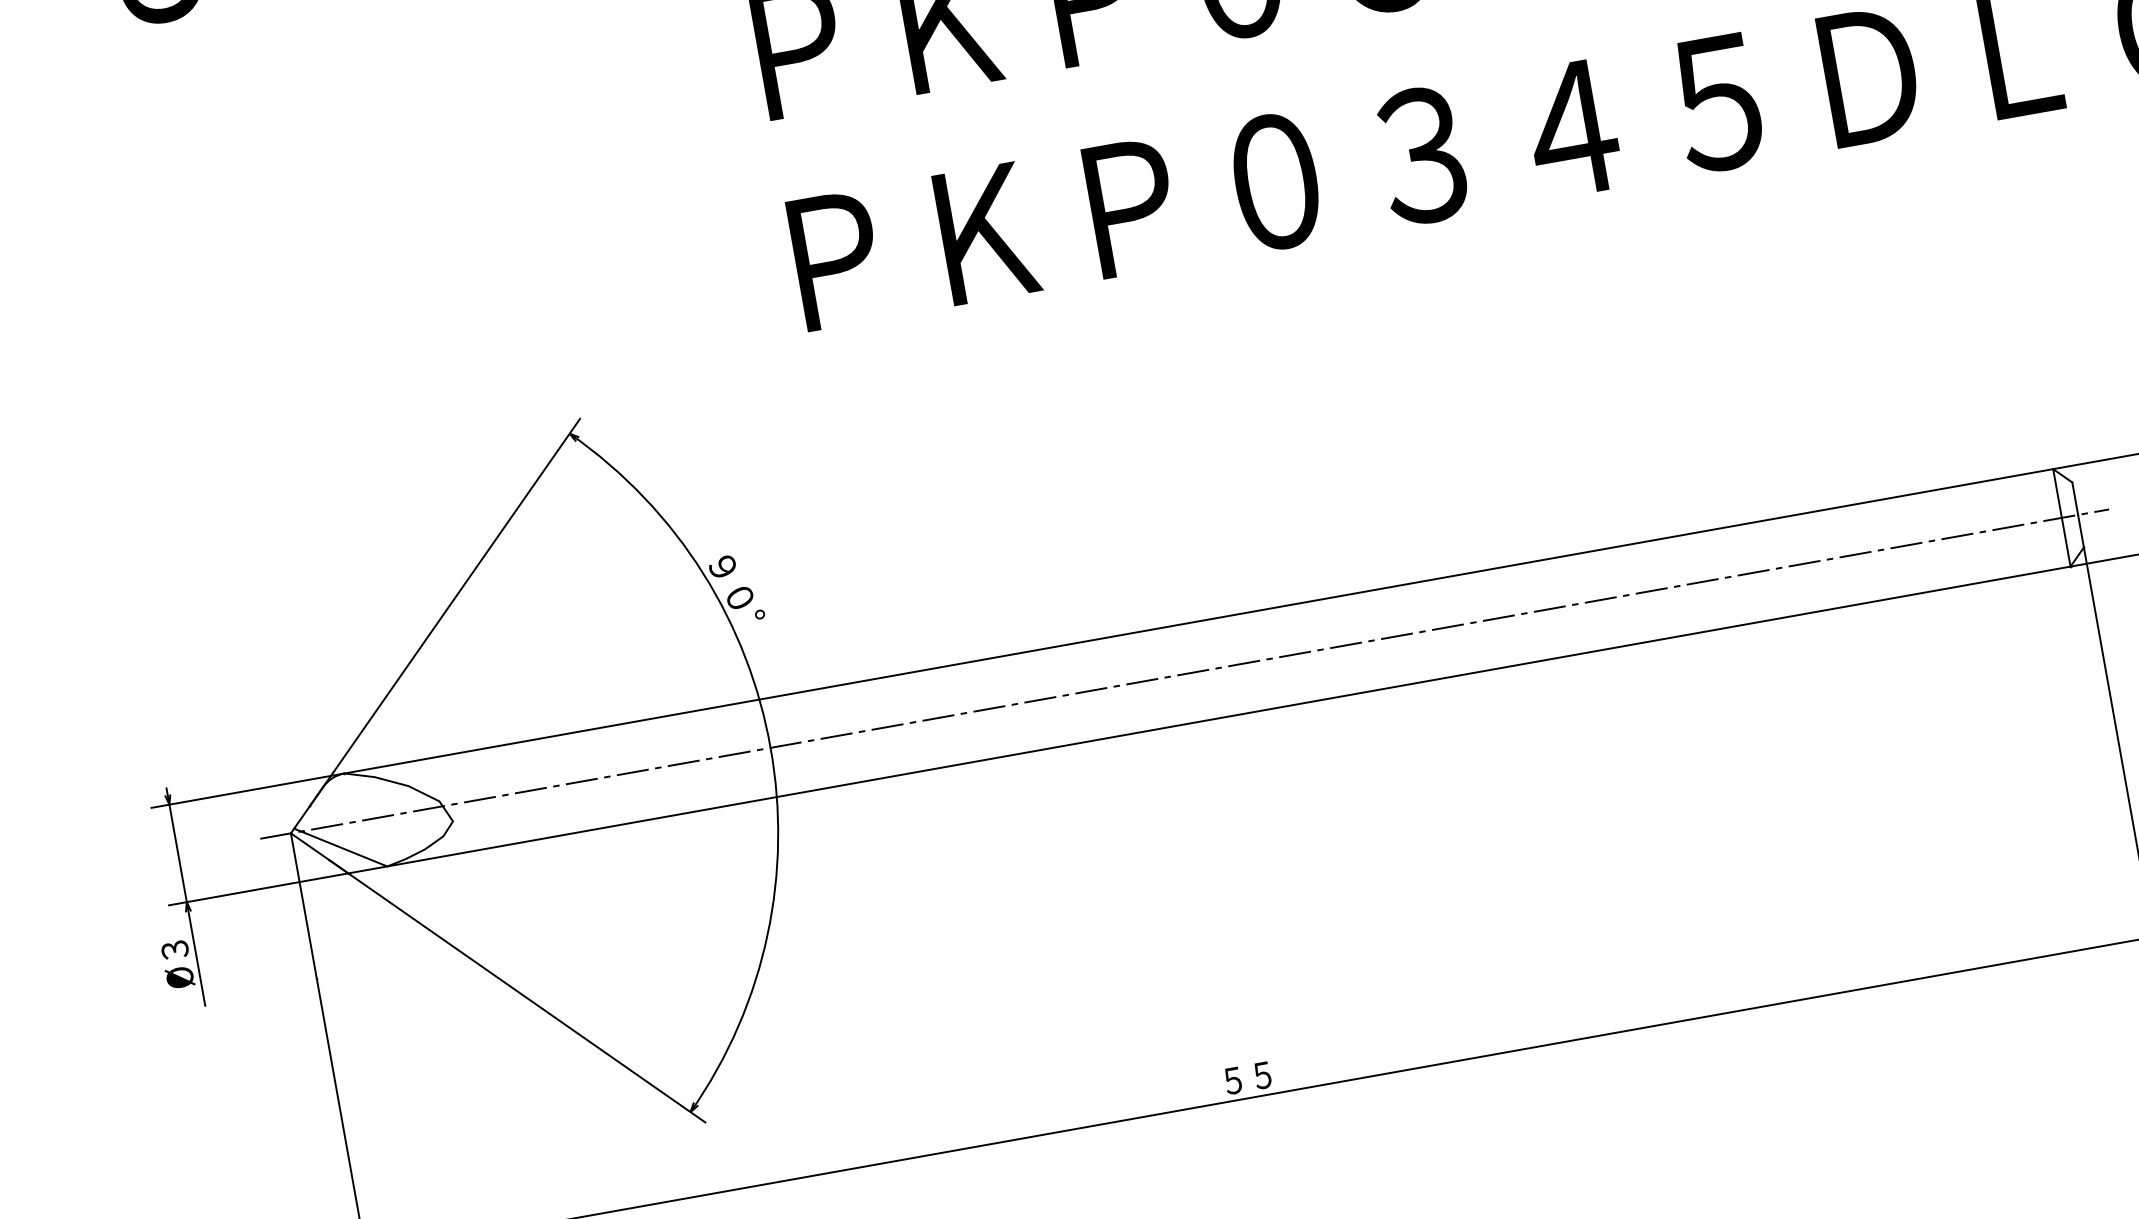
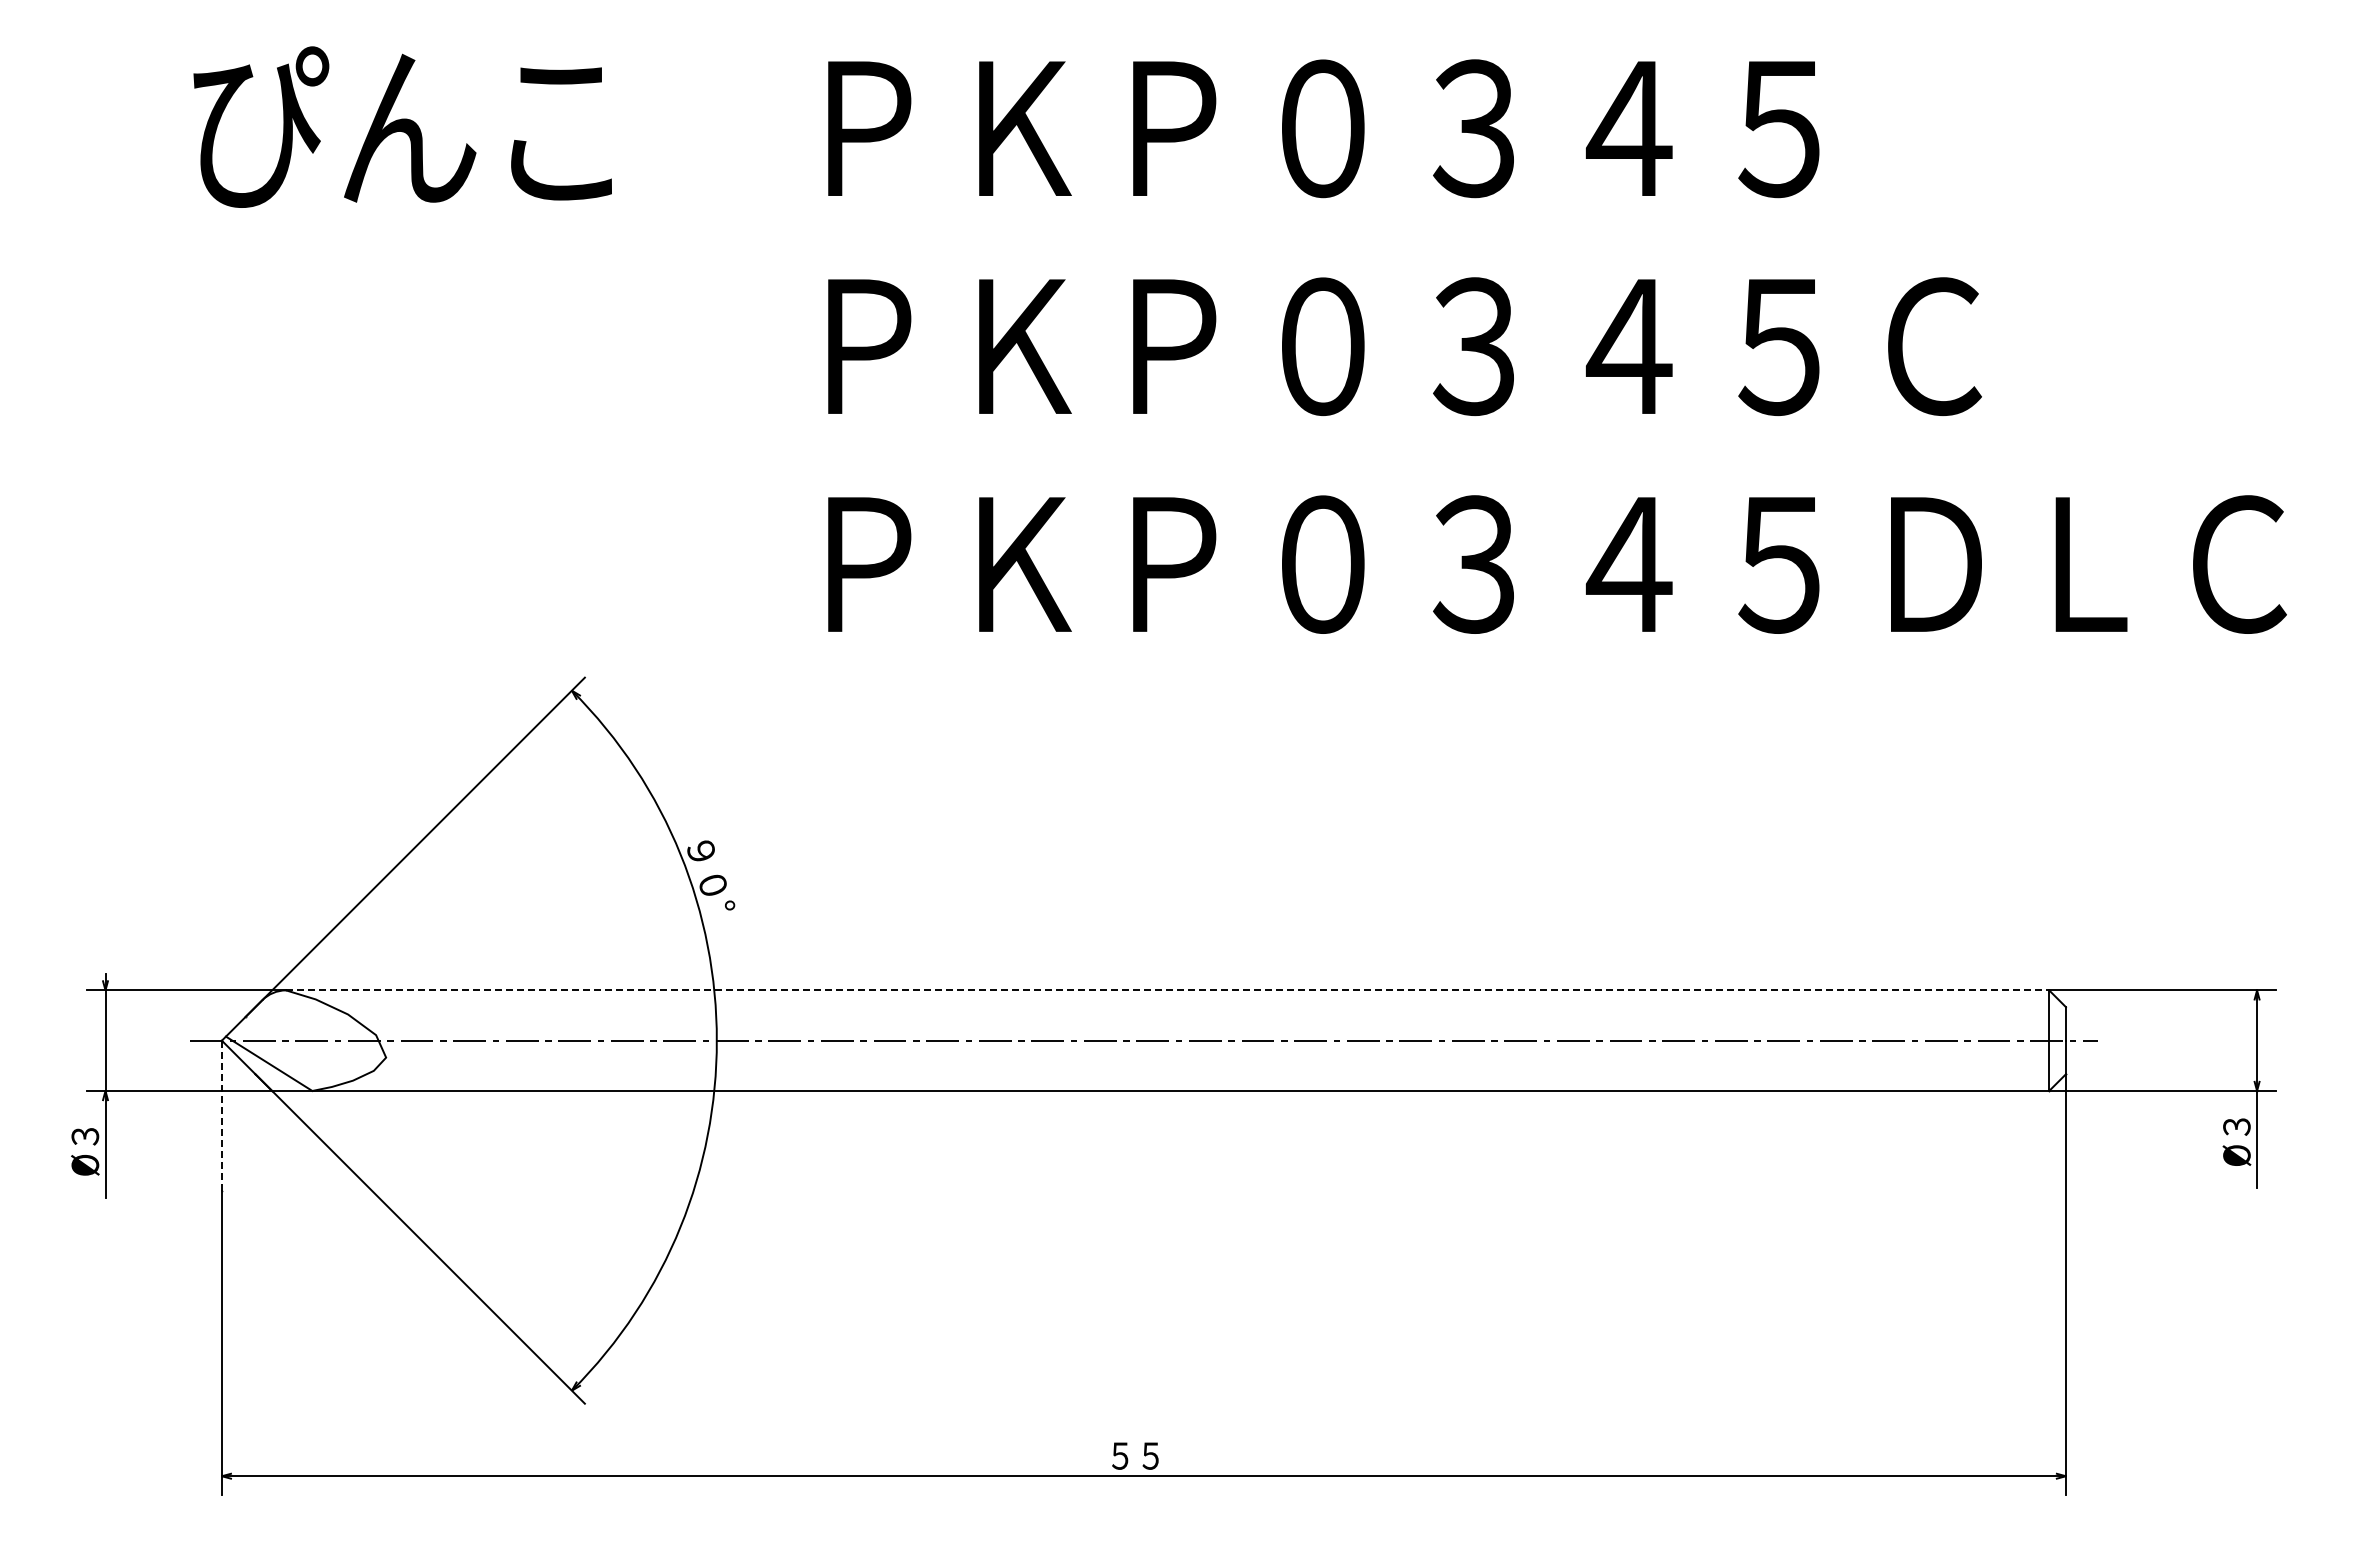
line: (1198, 621) -> (1167, 990), solid -> dashed
line: (303, 906) -> (221, 1116), solid -> dashed

